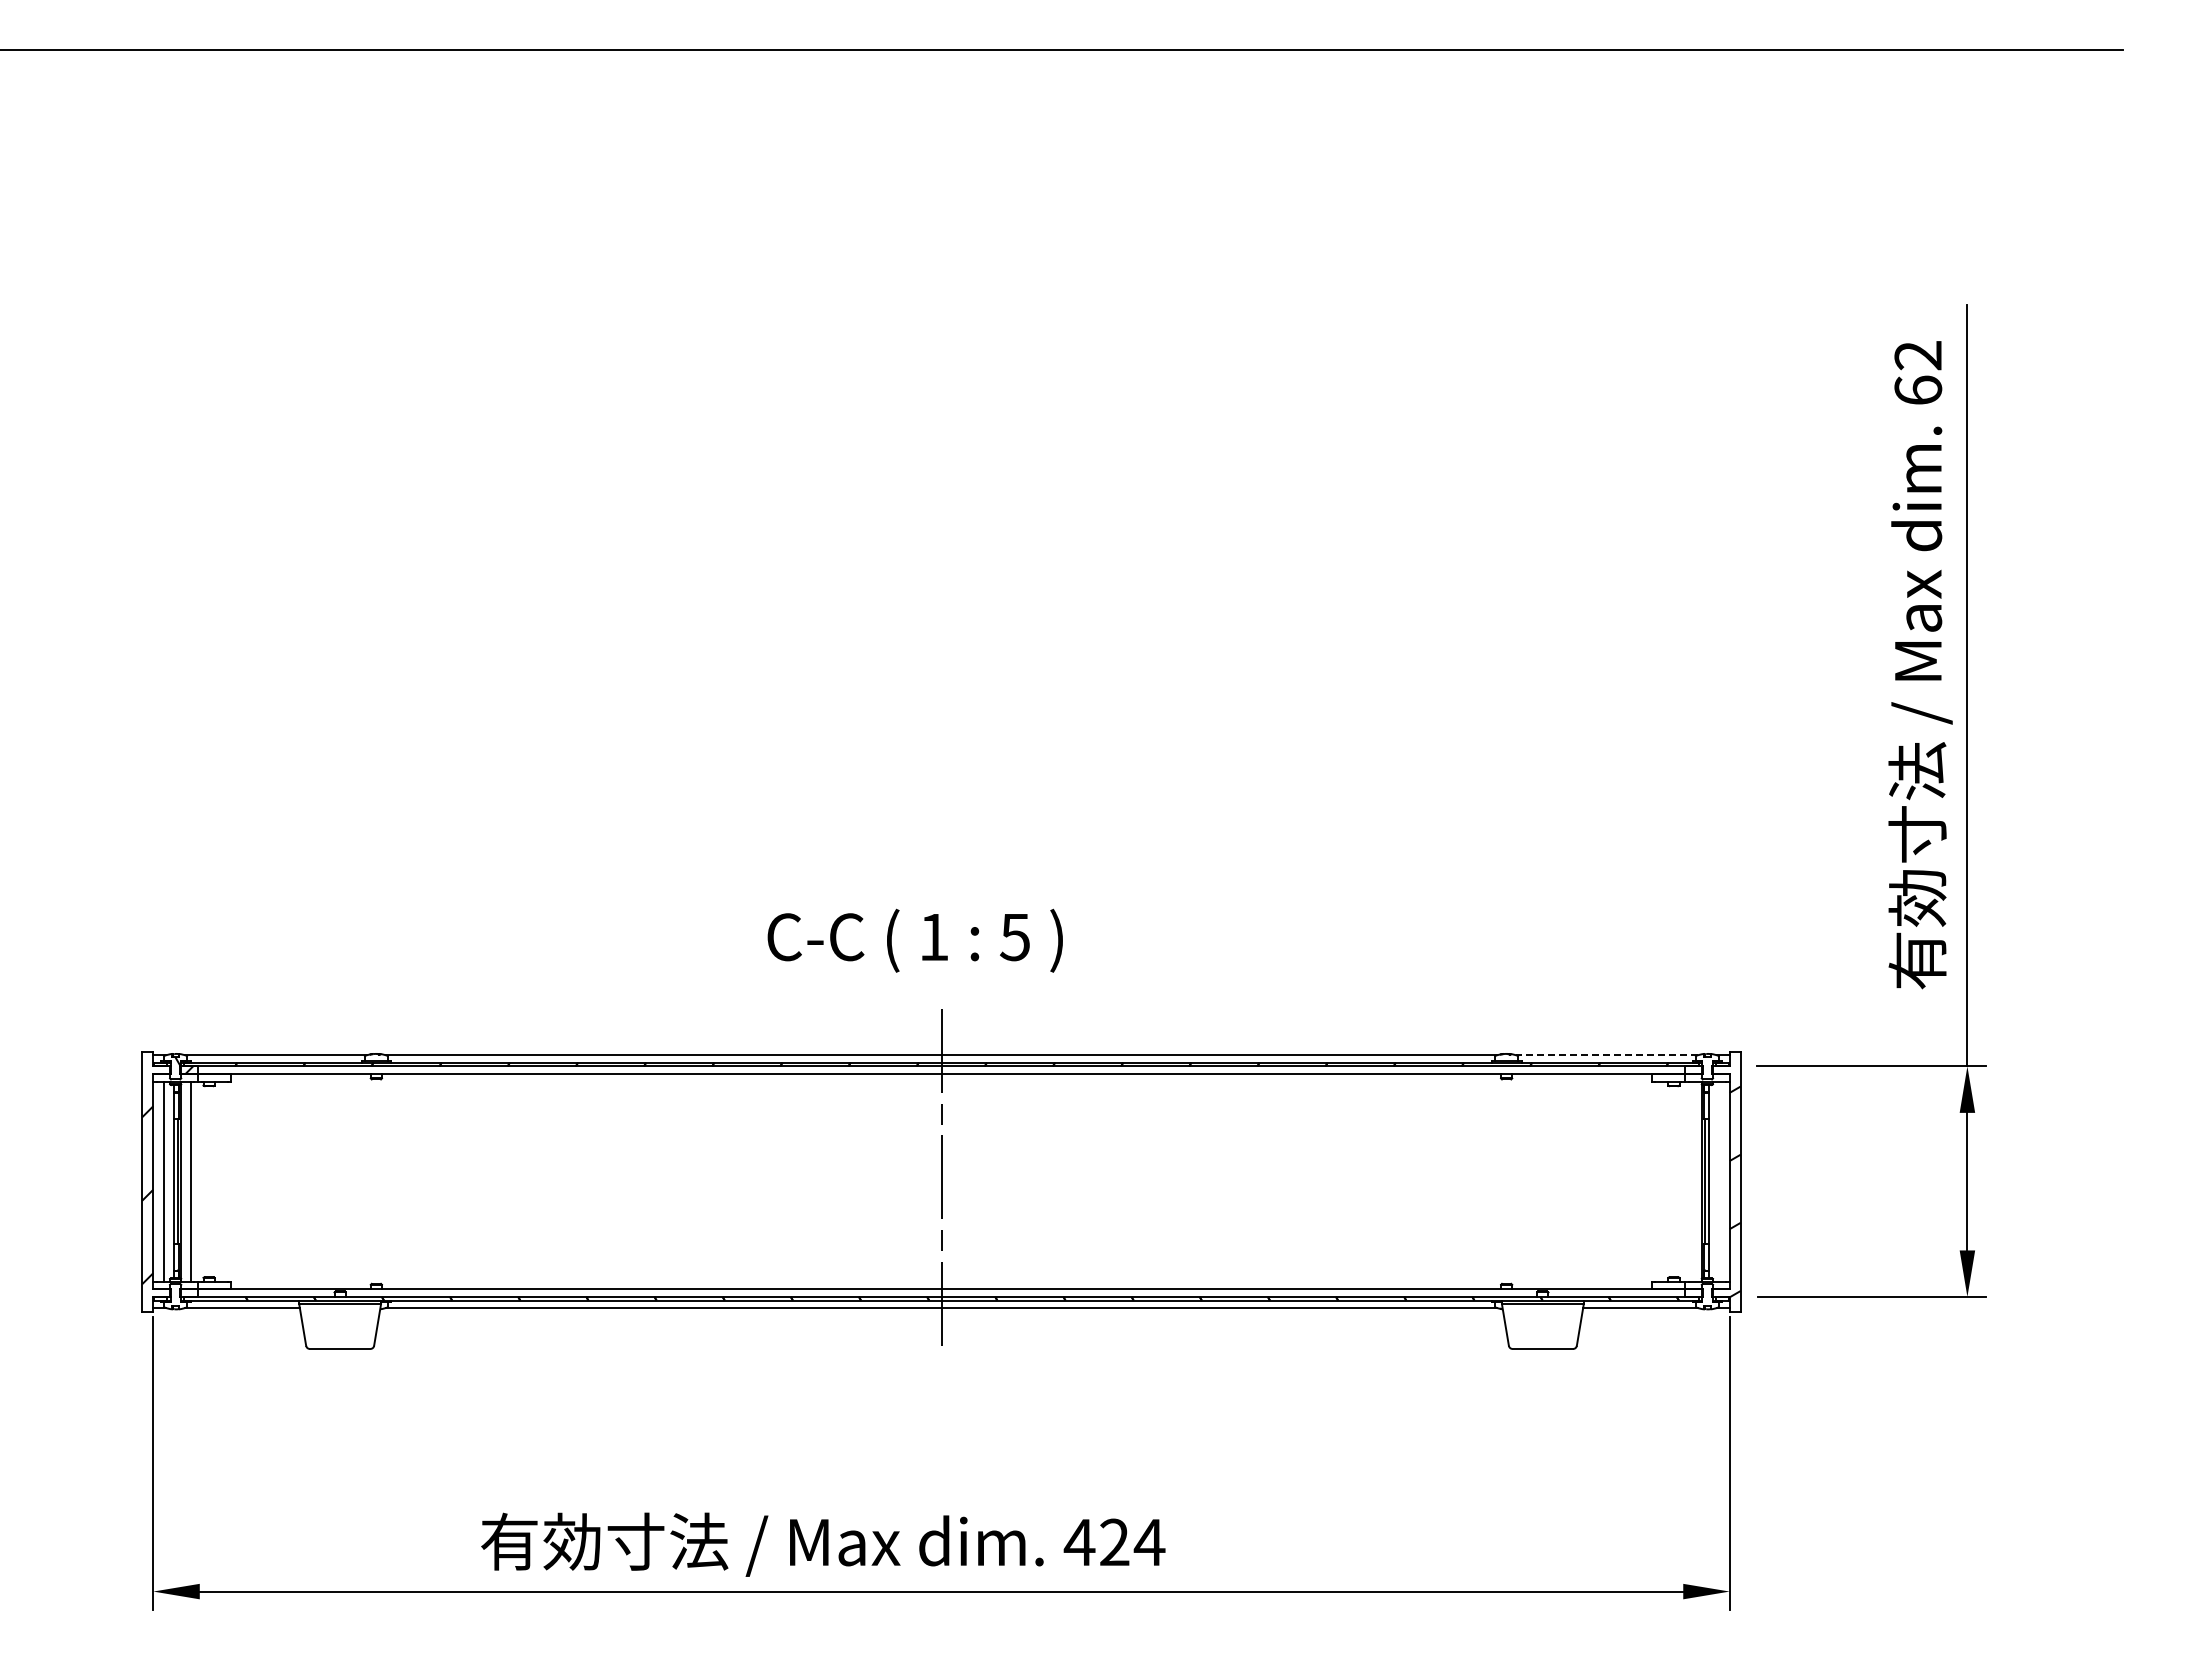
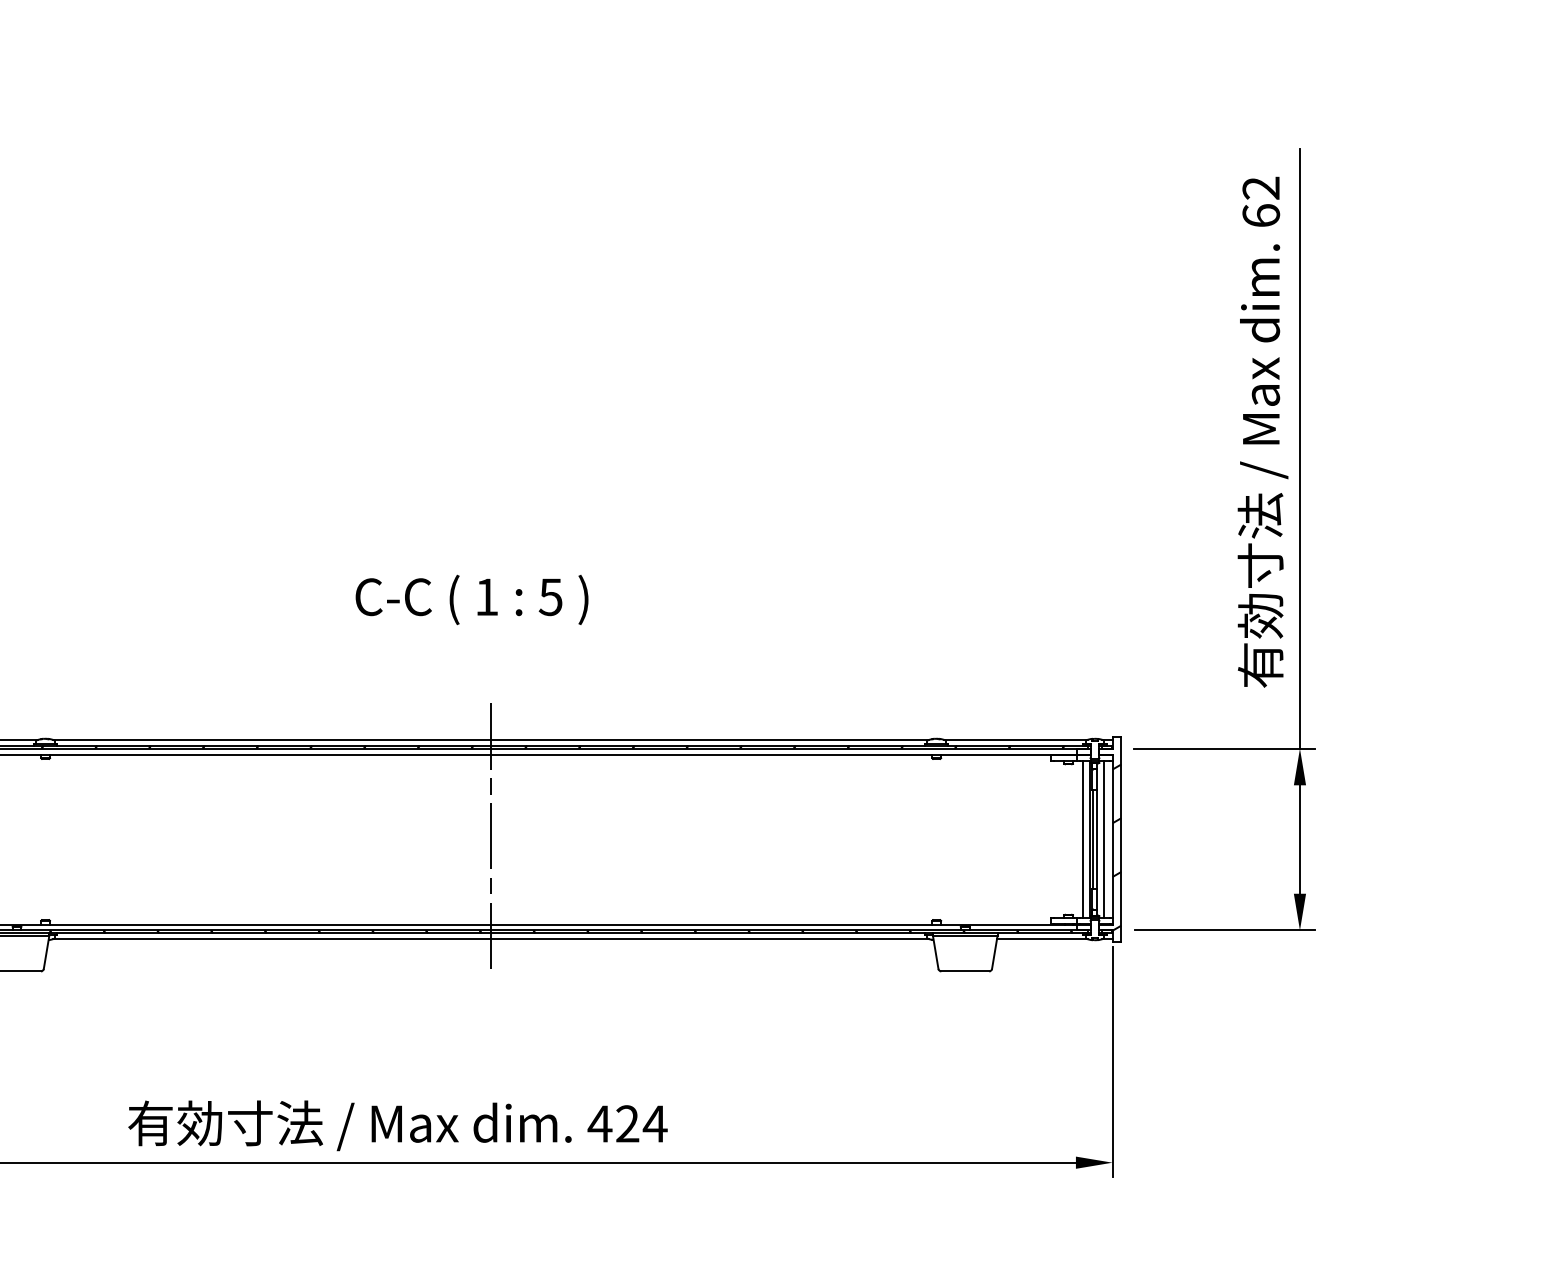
text: (914, 940) -> (471, 599), moved
line: (1606, 1055) -> (1015, 740), dashed -> solid
line: (1692, 1181) -> (1083, 839), added
line: (1718, 1181) -> (1103, 839), added

